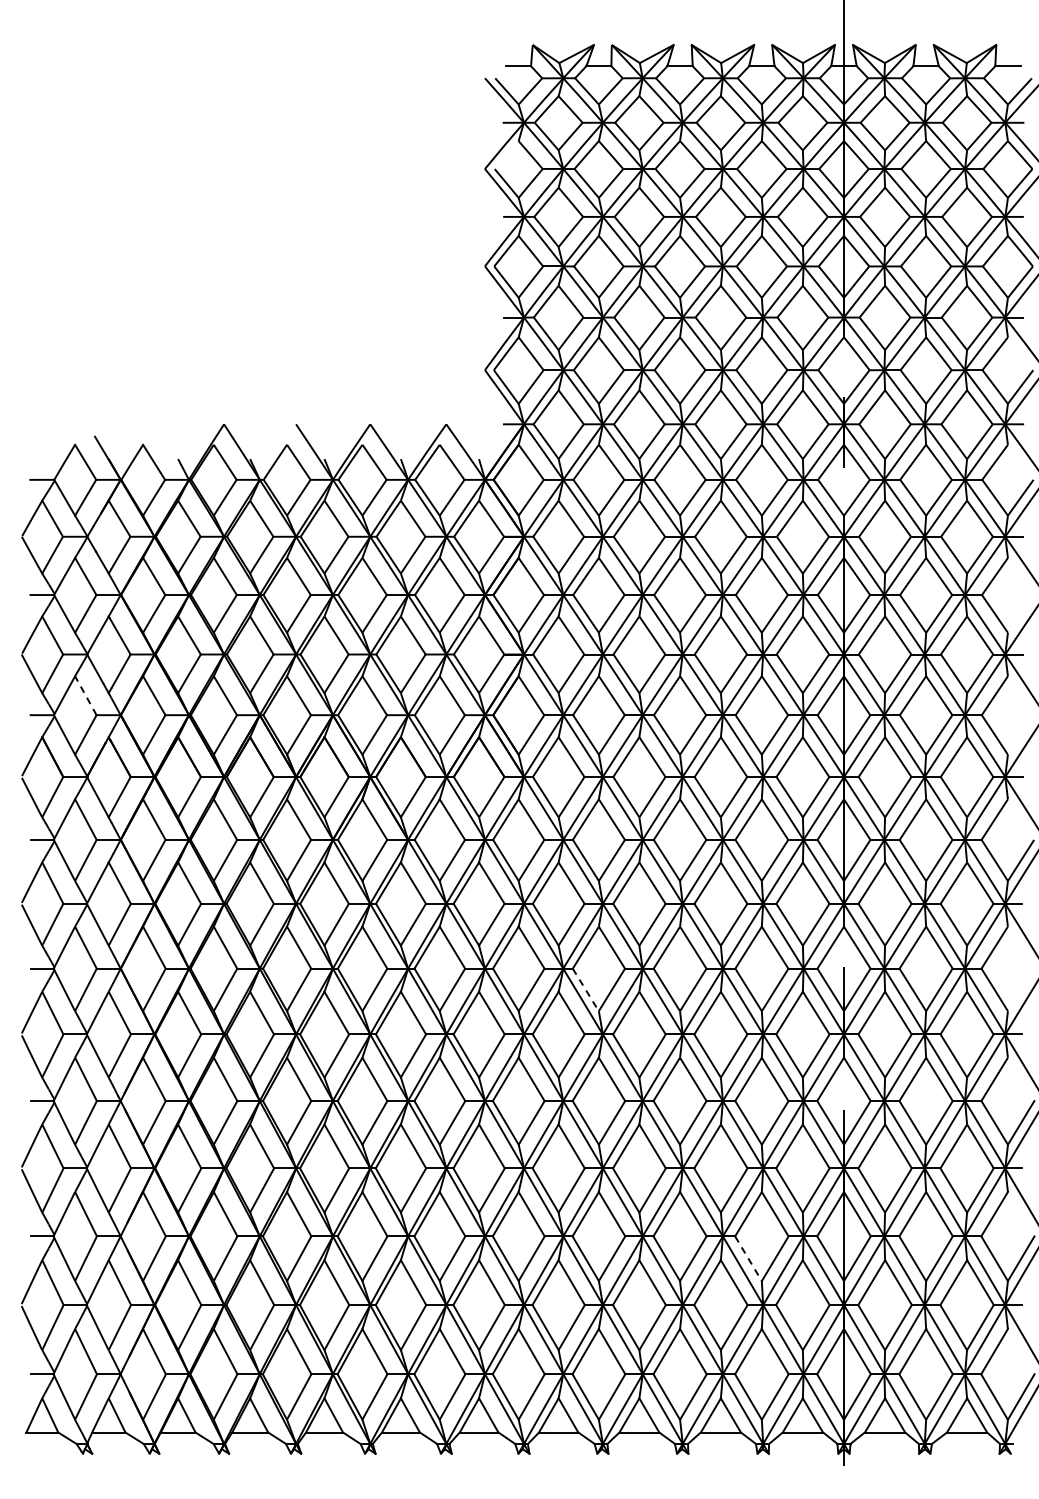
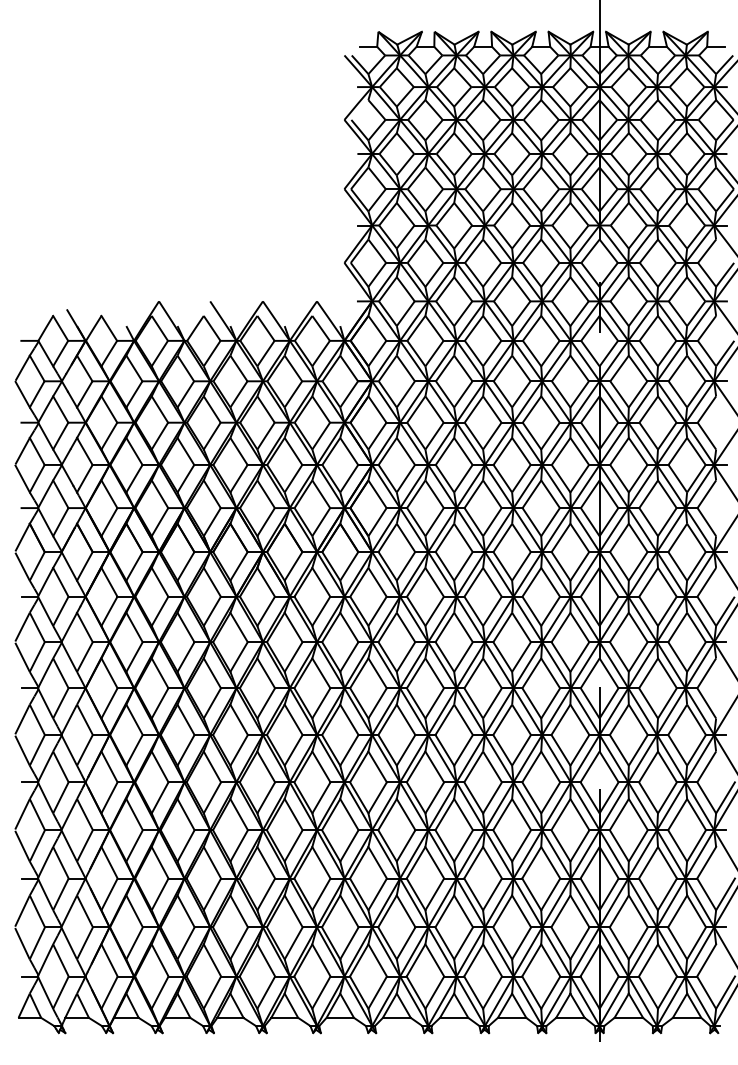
line: (85, 695) -> (60, 494), dashed -> solid
line: (585, 989) -> (415, 703), dashed -> solid
line: (748, 1259) -> (531, 894), dashed -> solid

